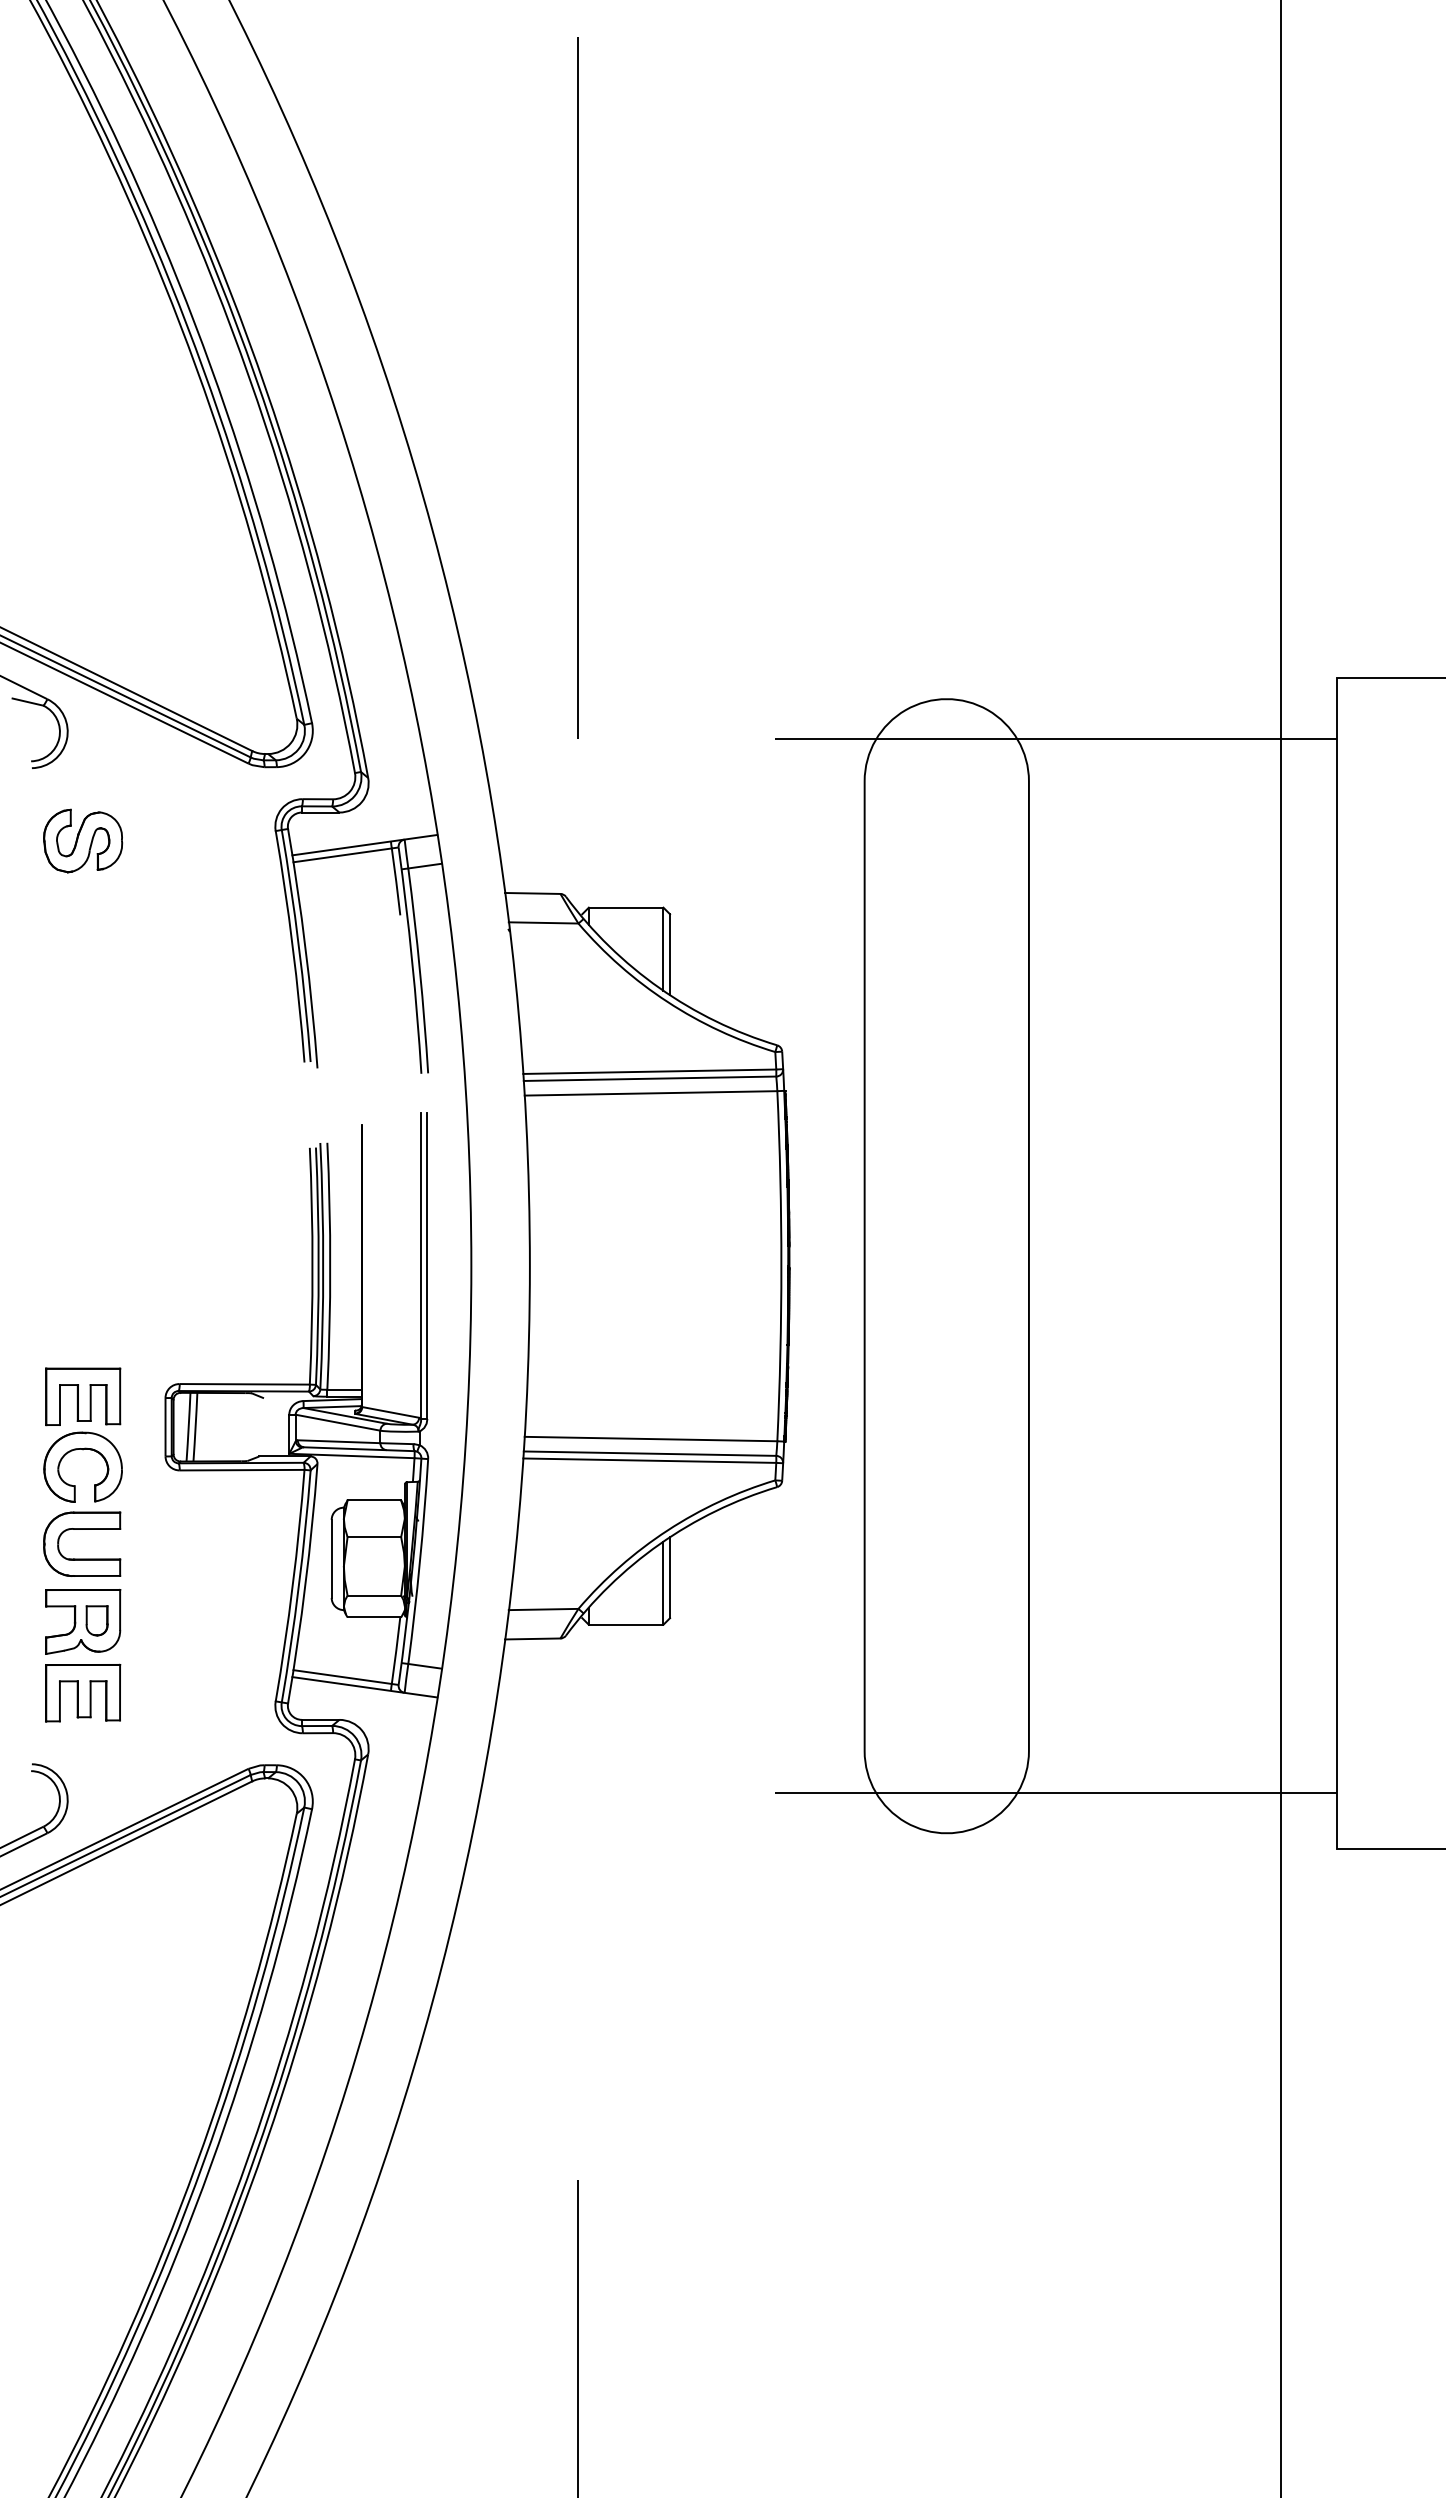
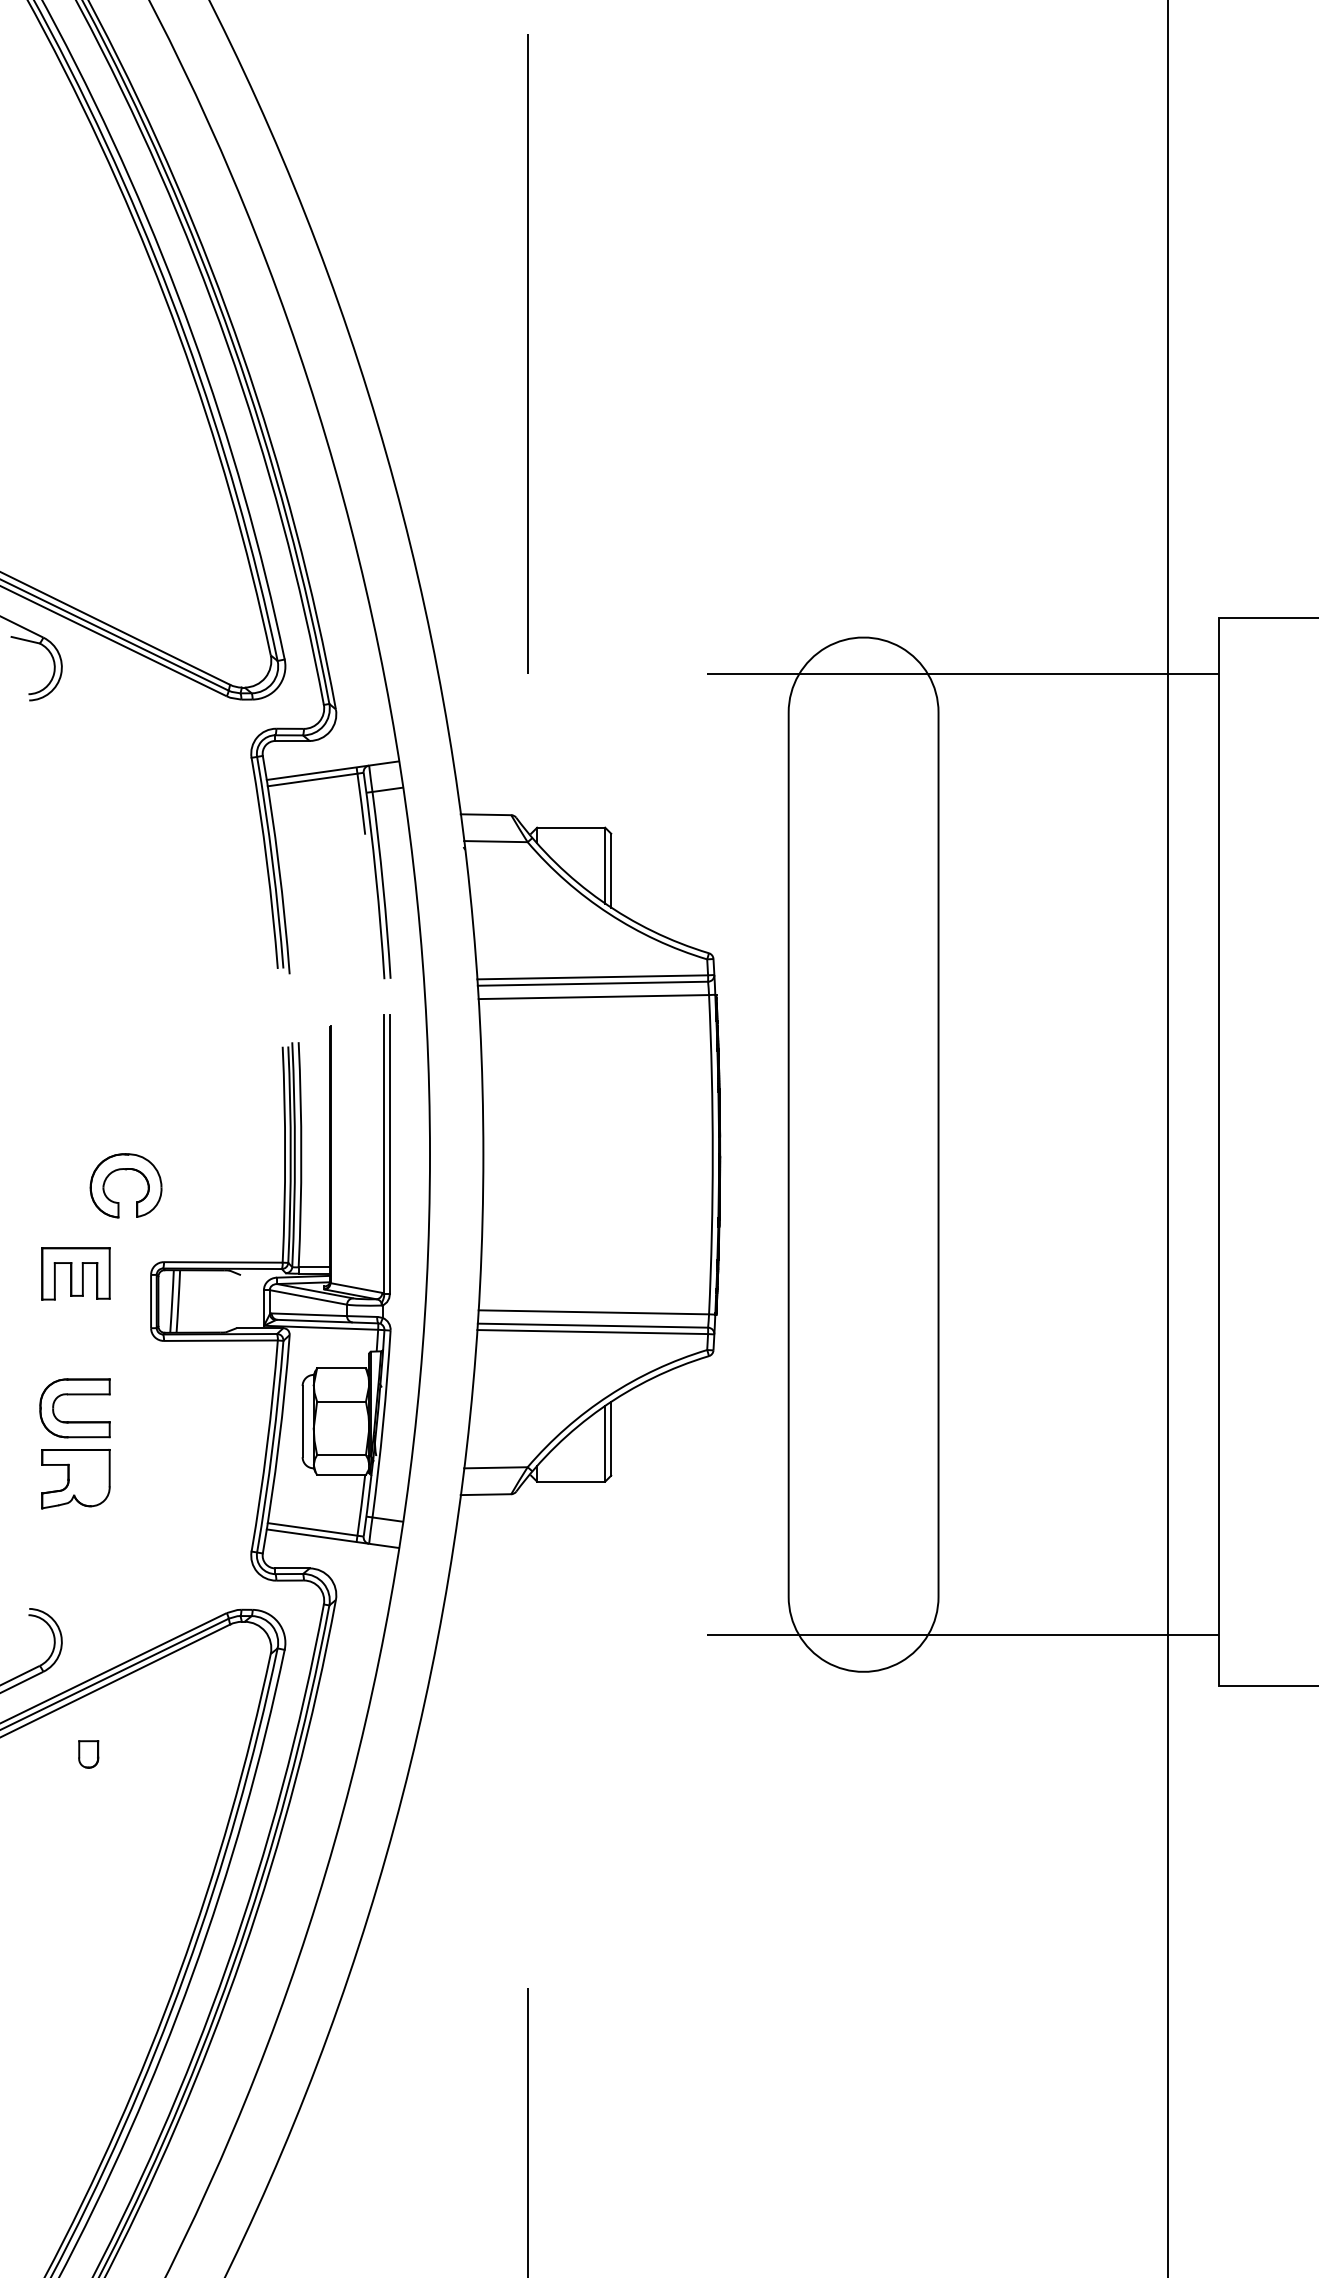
part: (83, 840) -> (76, 766), removed
part: (82, 1450) -> (125, 1170), moved
part: (96, 1620) -> (88, 1754), moved
part: (83, 1692) -> (76, 1543), removed

